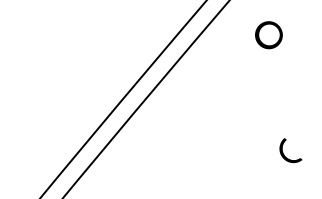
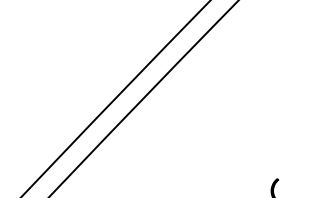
part: (268, 35) -> (266, 58), removed

